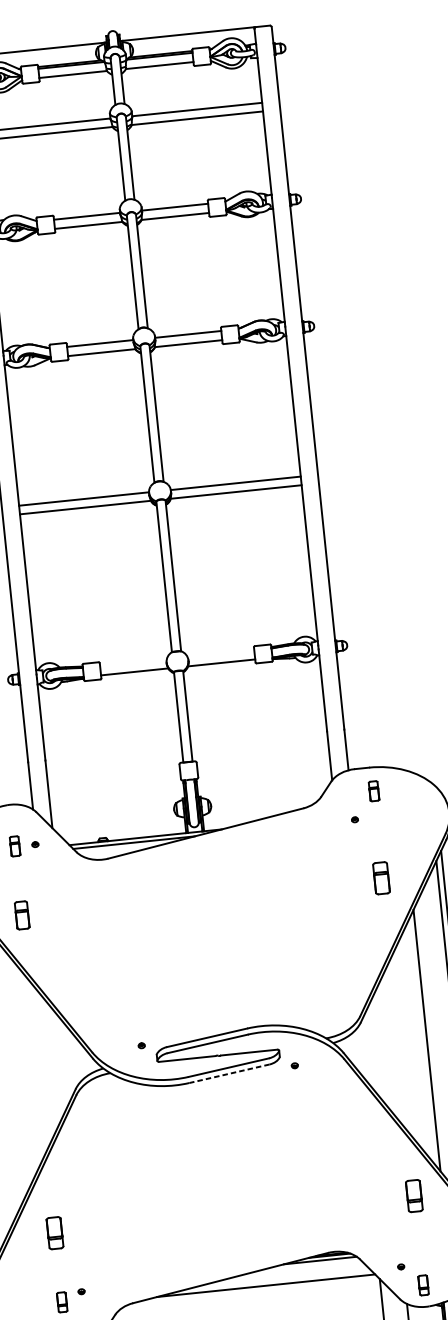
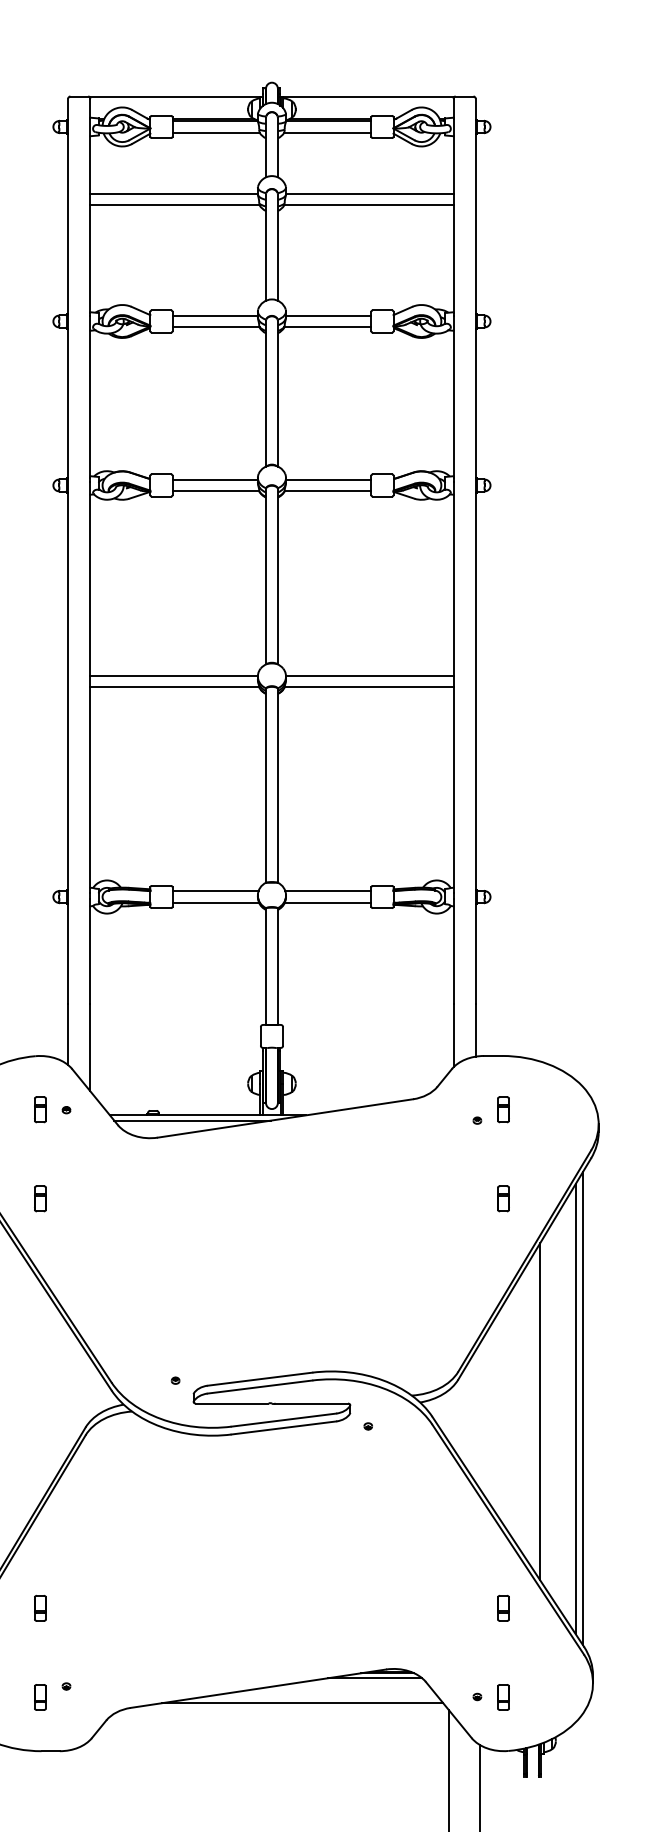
line: (221, 653) -> (328, 891), added
line: (133, 663) -> (215, 891), added
part: (374, 791) -> (503, 1109), moved
part: (381, 878) -> (503, 1198), size x0.62
part: (22, 915) -> (40, 1198), size x0.71
line: (229, 1073) -> (283, 1427), dashed -> solid
part: (414, 1196) -> (503, 1608), size x0.62
part: (55, 1233) -> (40, 1608), size x0.62
part: (423, 1285) -> (503, 1697), moved

